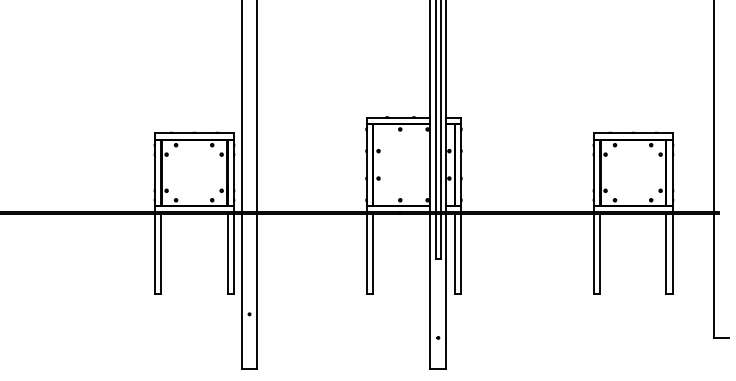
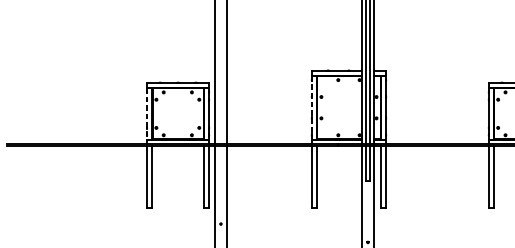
line: (366, 164) -> (312, 107), solid -> dashed
line: (155, 173) -> (147, 114), solid -> dashed

